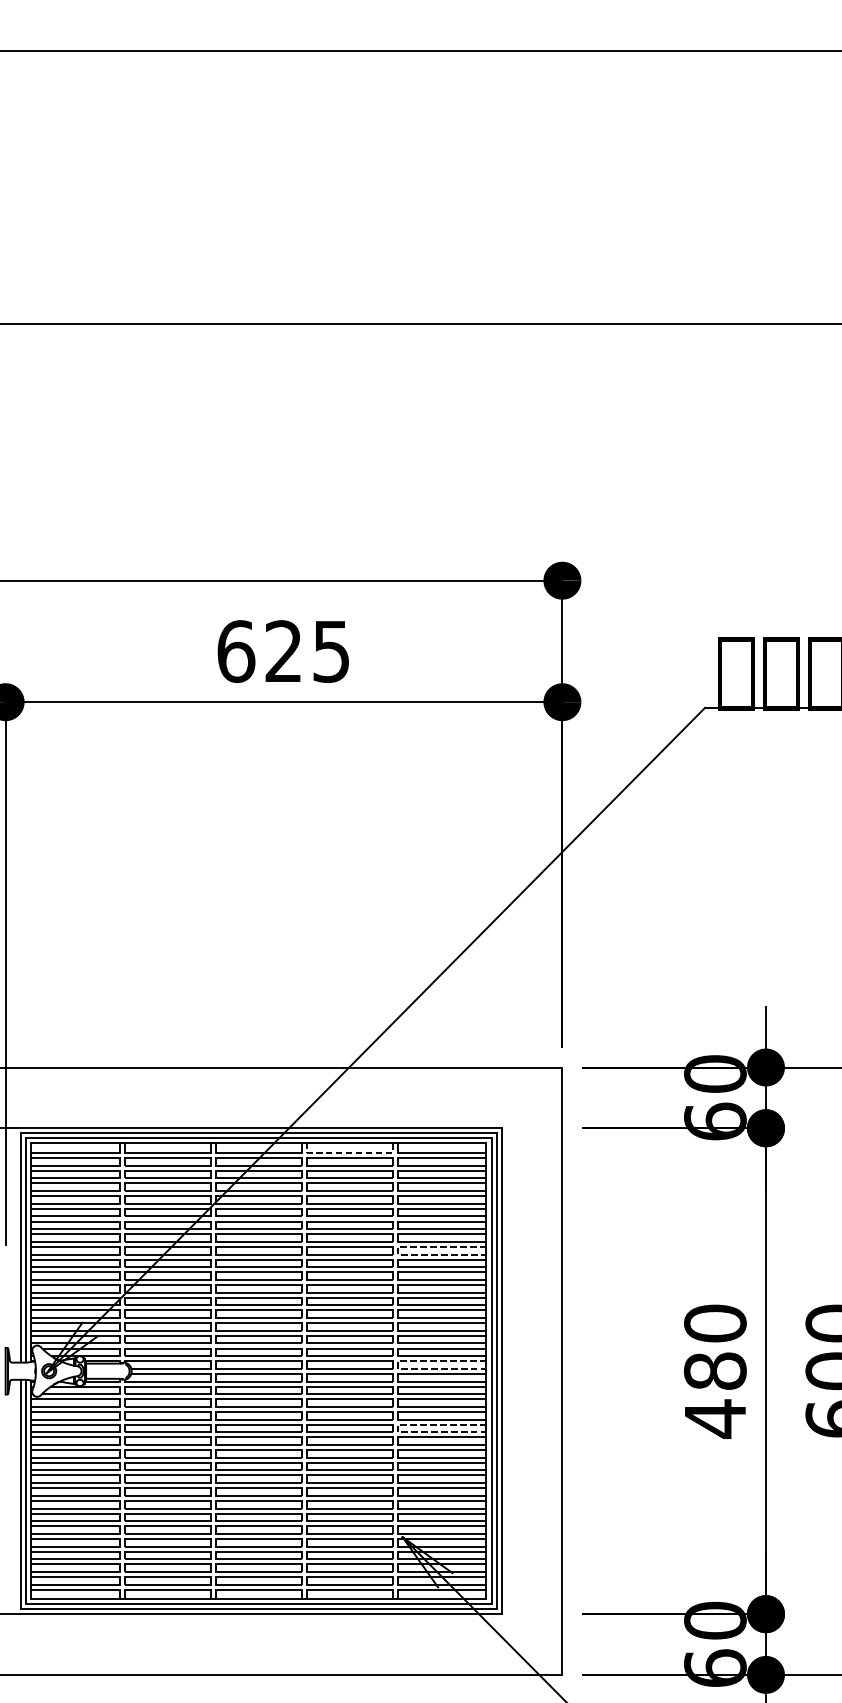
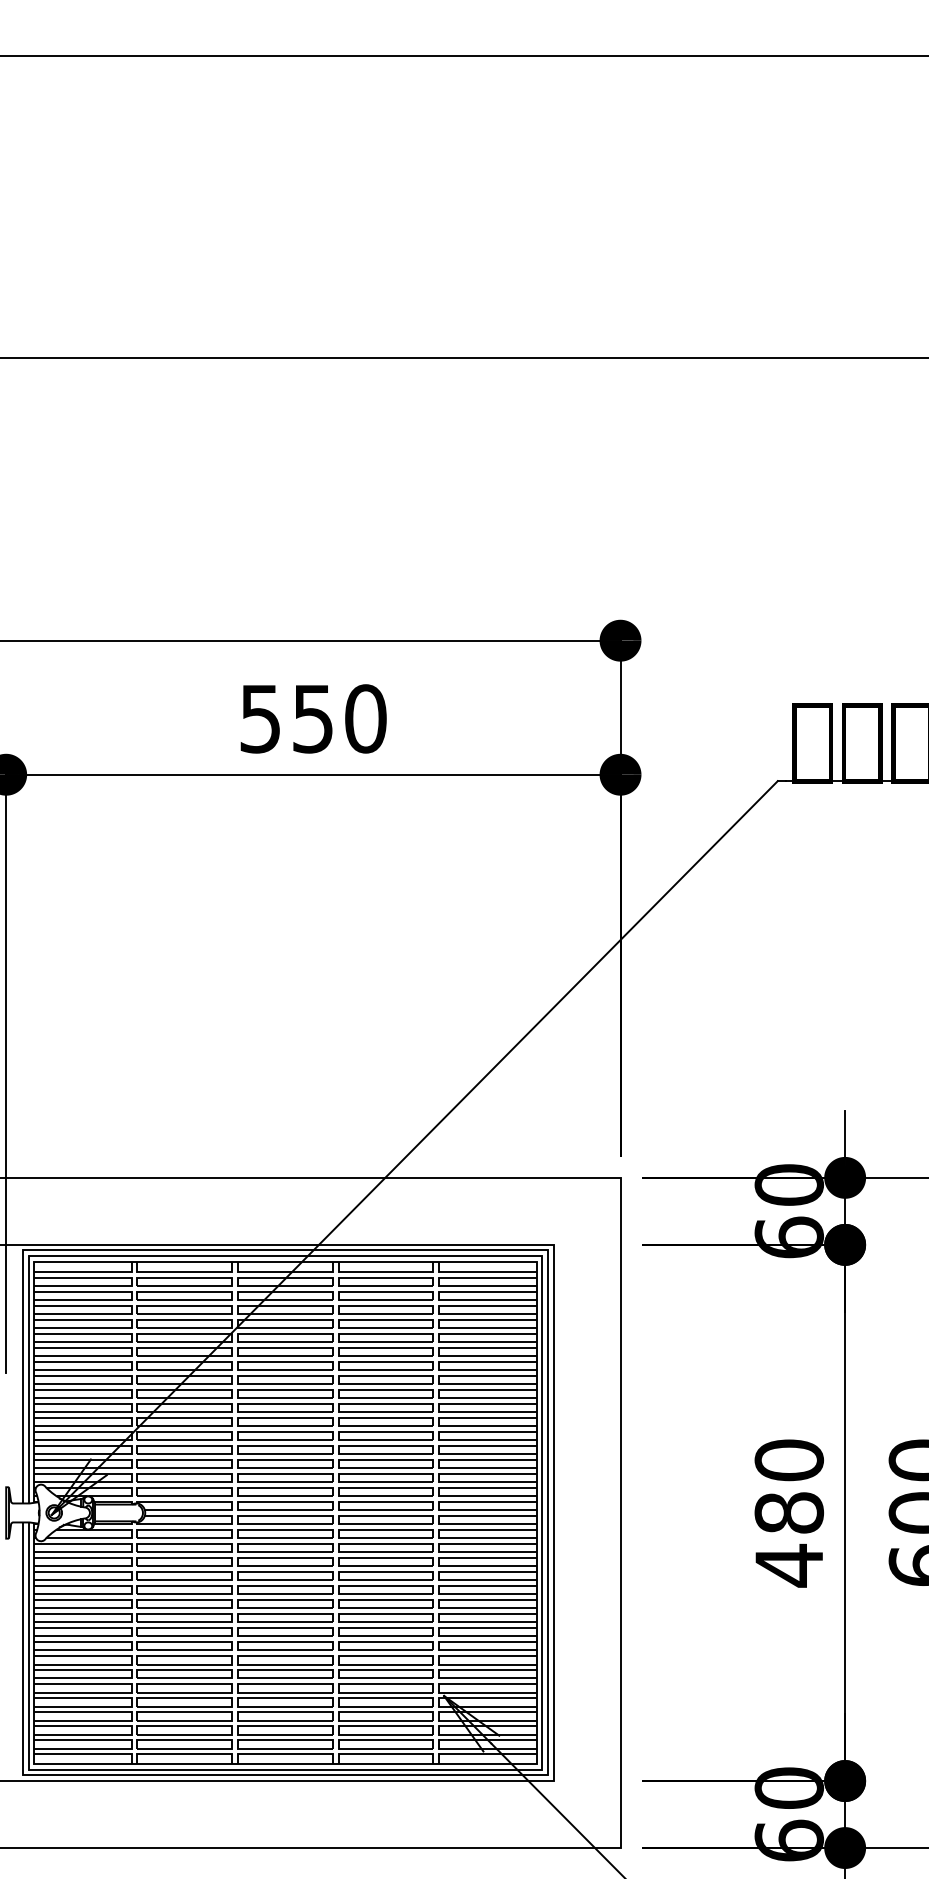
text: (284, 651) -> (313, 718), 625 -> 550
line: (349, 1153) -> (385, 1272), dashed -> solid
line: (398, 1251) -> (439, 1380), dashed -> solid
line: (398, 1365) -> (439, 1506), dashed -> solid
line: (398, 1428) -> (439, 1576), dashed -> solid

